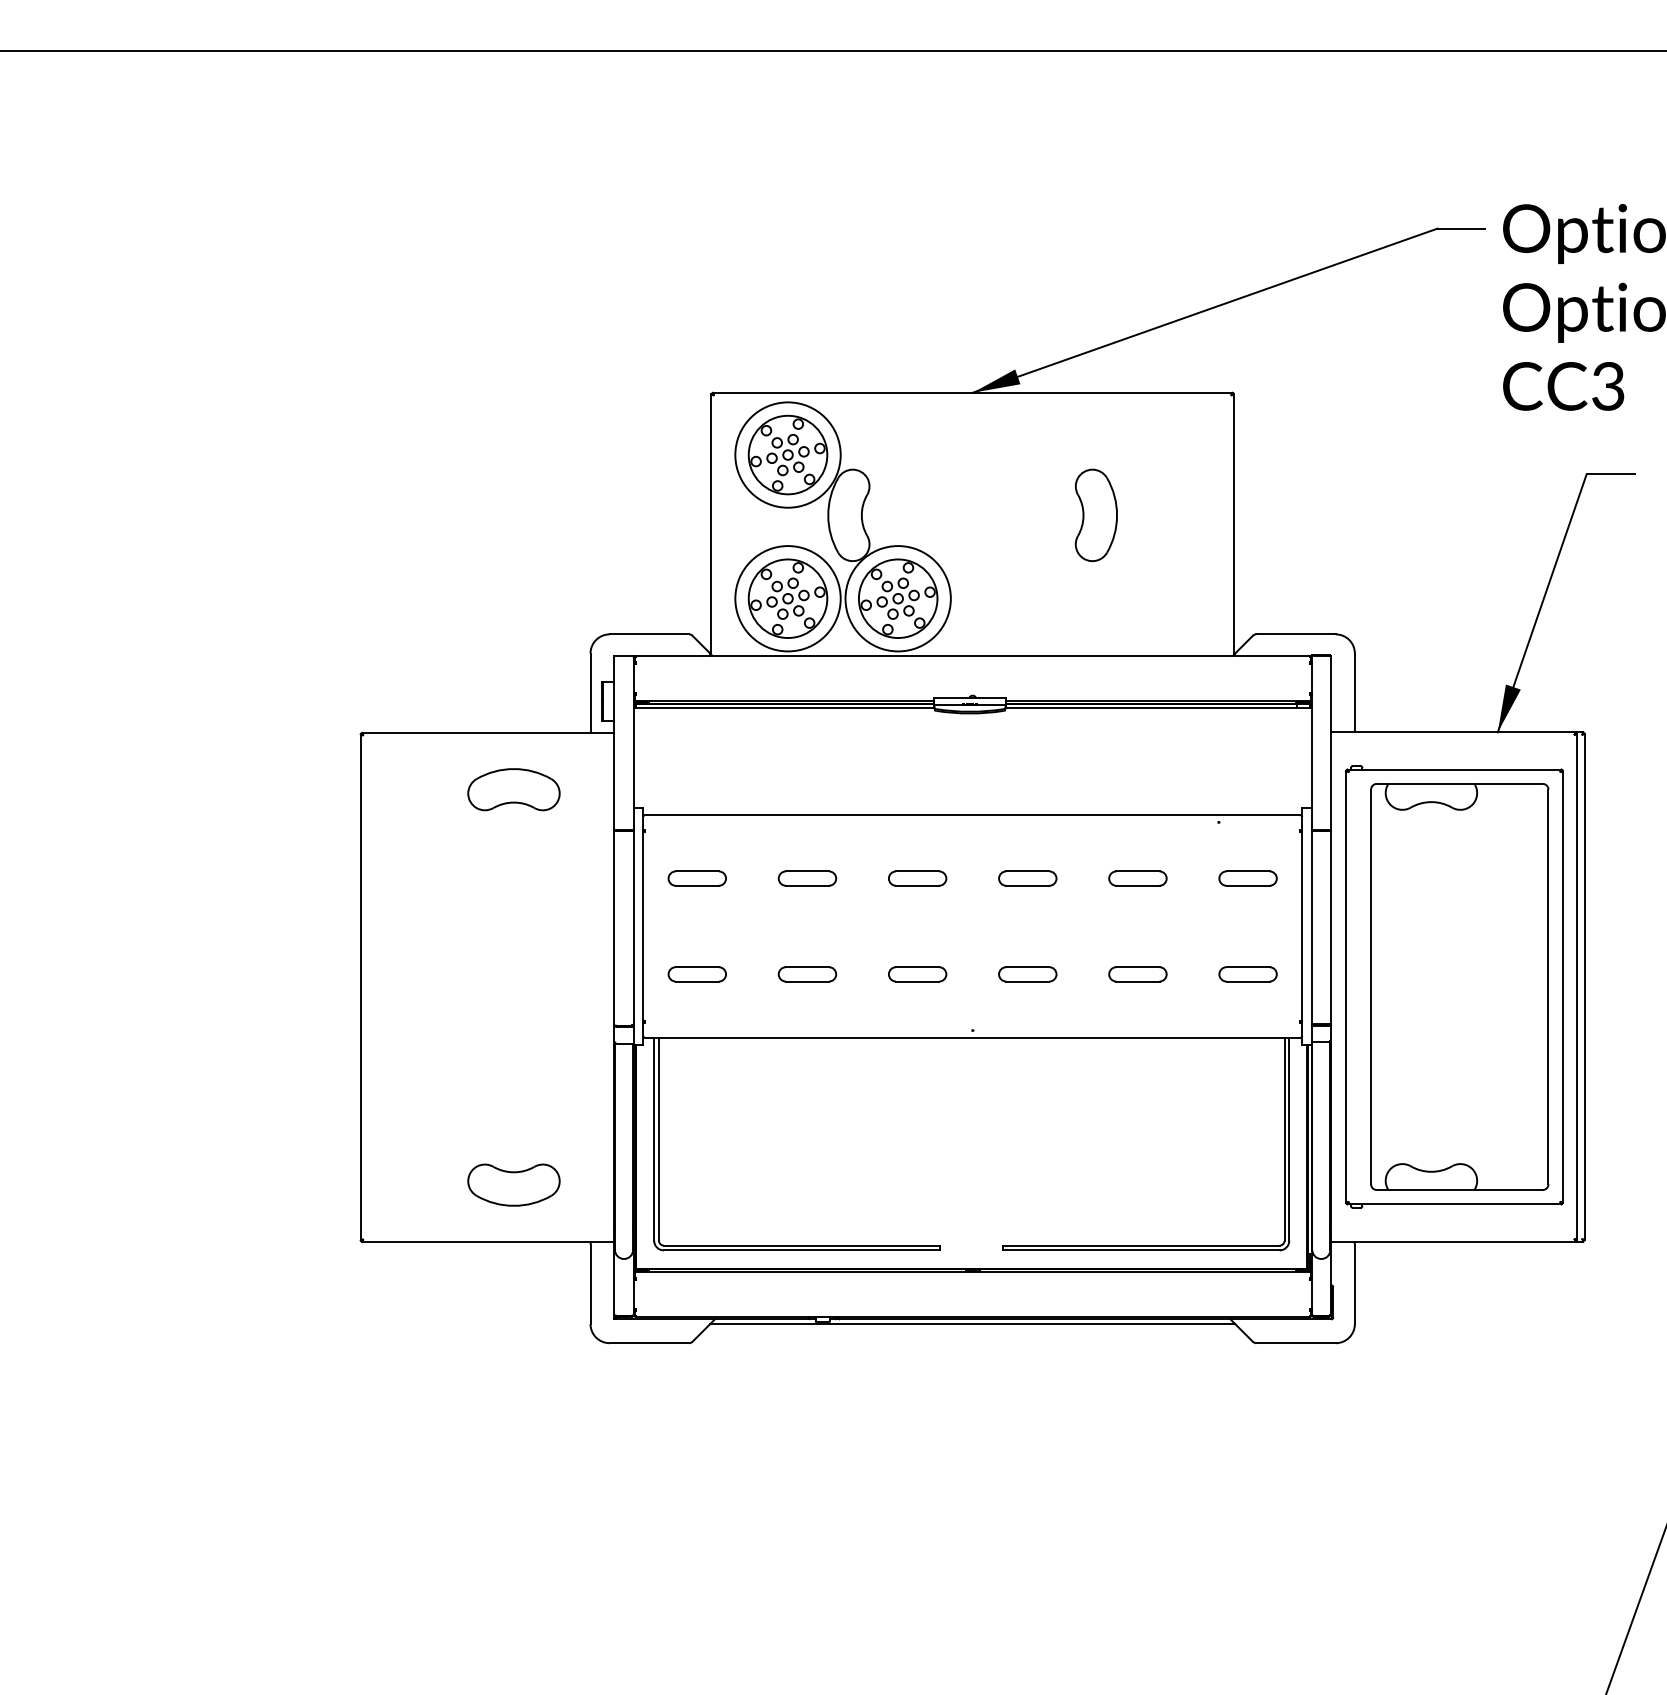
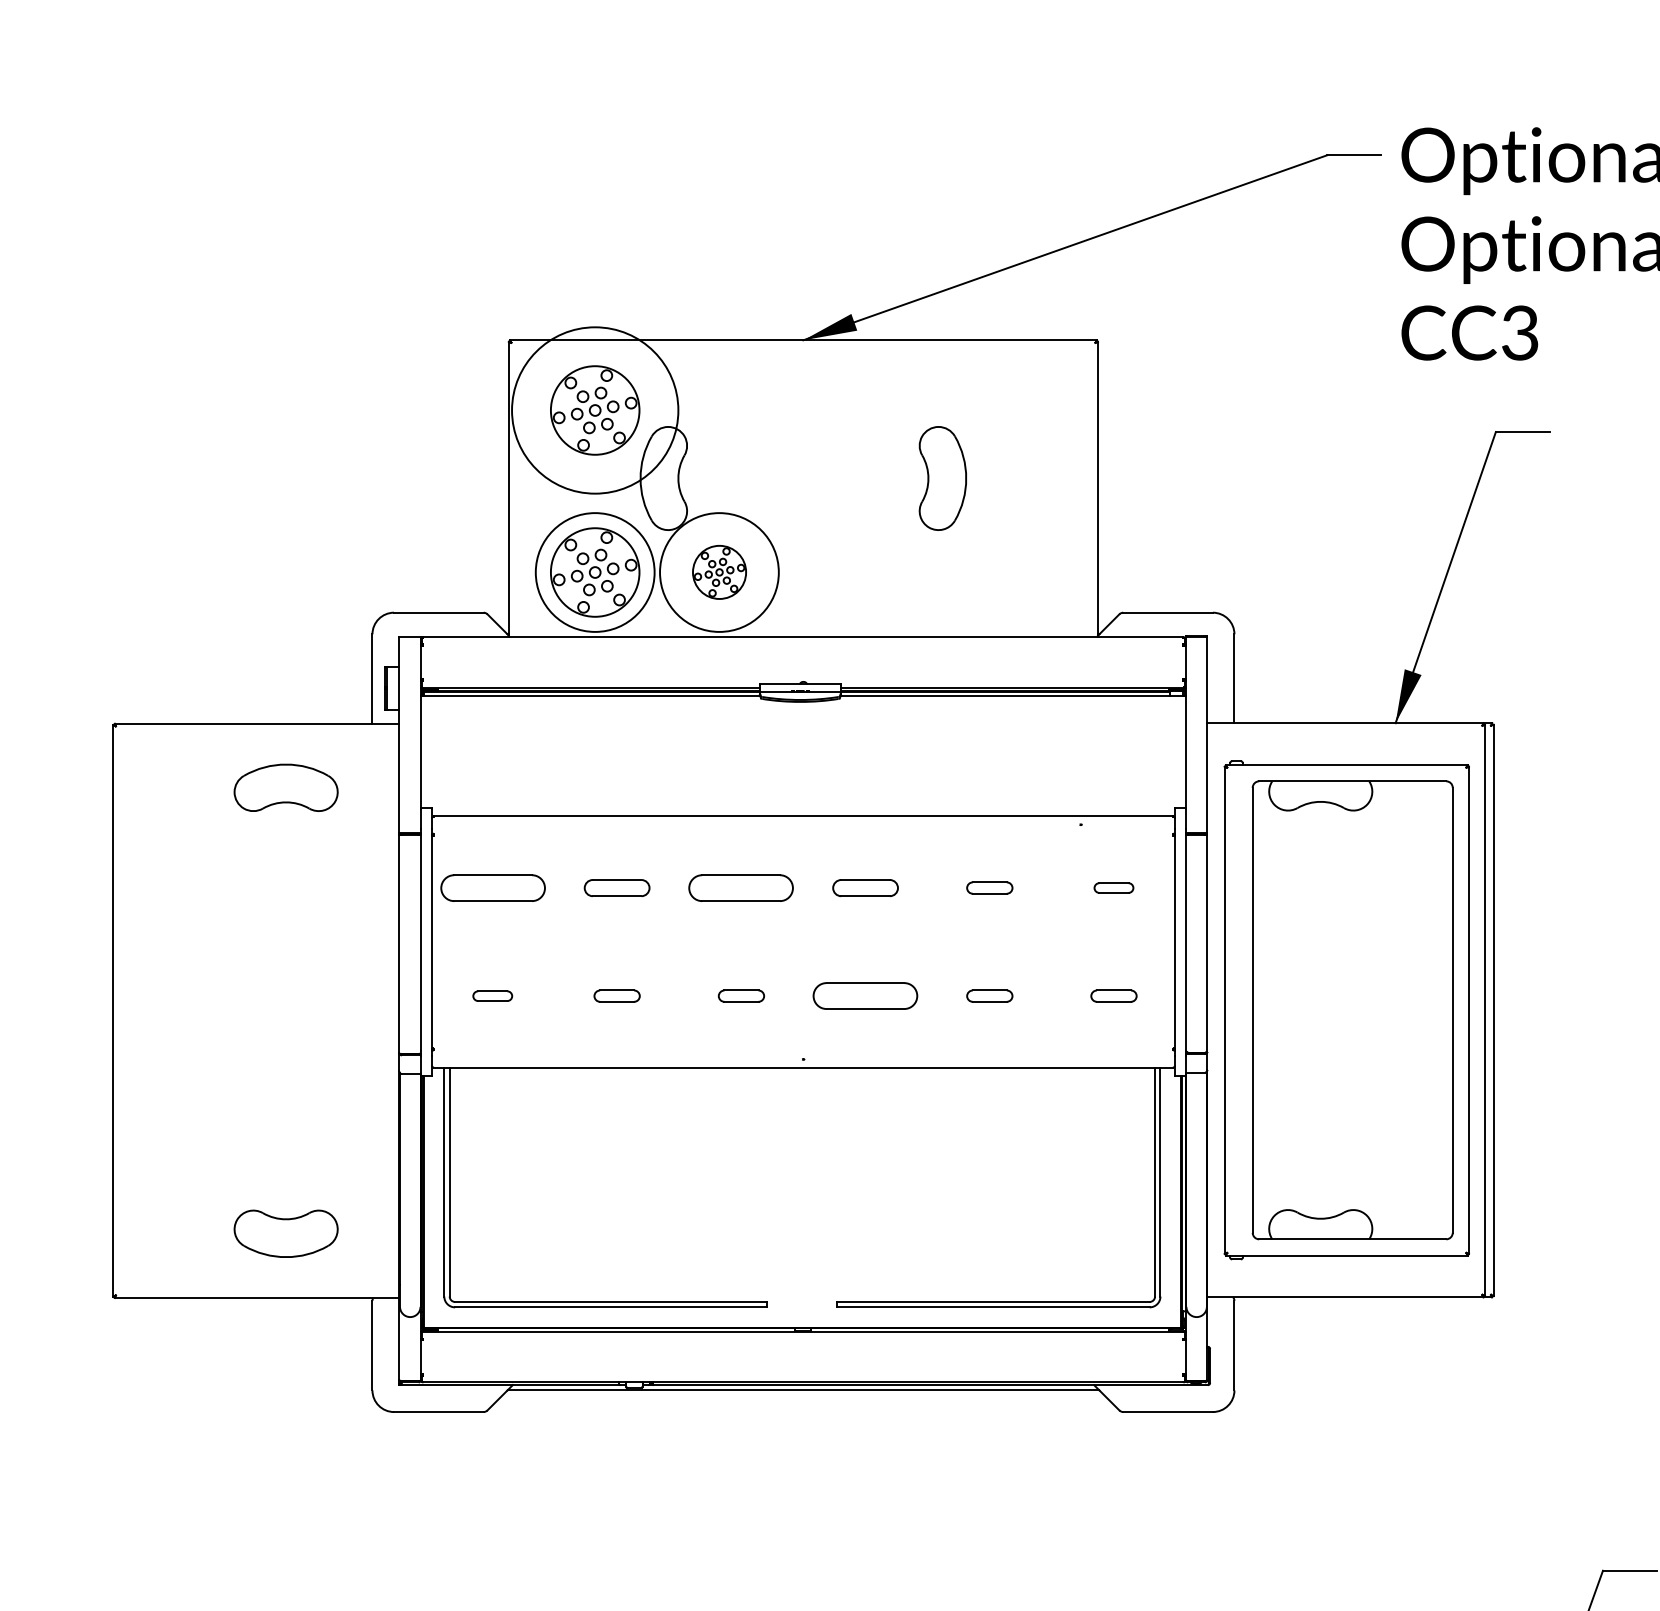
circle: (787, 454) -> (594, 409), size x1.4
part: (898, 598) -> (719, 572), size x0.6
part: (696, 878) -> (491, 888), size x1.6
part: (917, 878) -> (741, 888), size x1.6
part: (1137, 878) -> (989, 888), size x0.7
part: (1247, 878) -> (1113, 888), size x0.6
part: (696, 974) -> (491, 996), size x0.6
part: (807, 974) -> (617, 996), size x0.7
part: (917, 974) -> (741, 996), size x0.7
part: (1027, 974) -> (865, 996), size x1.6
part: (1137, 974) -> (989, 996), size x0.7
part: (1247, 974) -> (1113, 996), size x0.7

